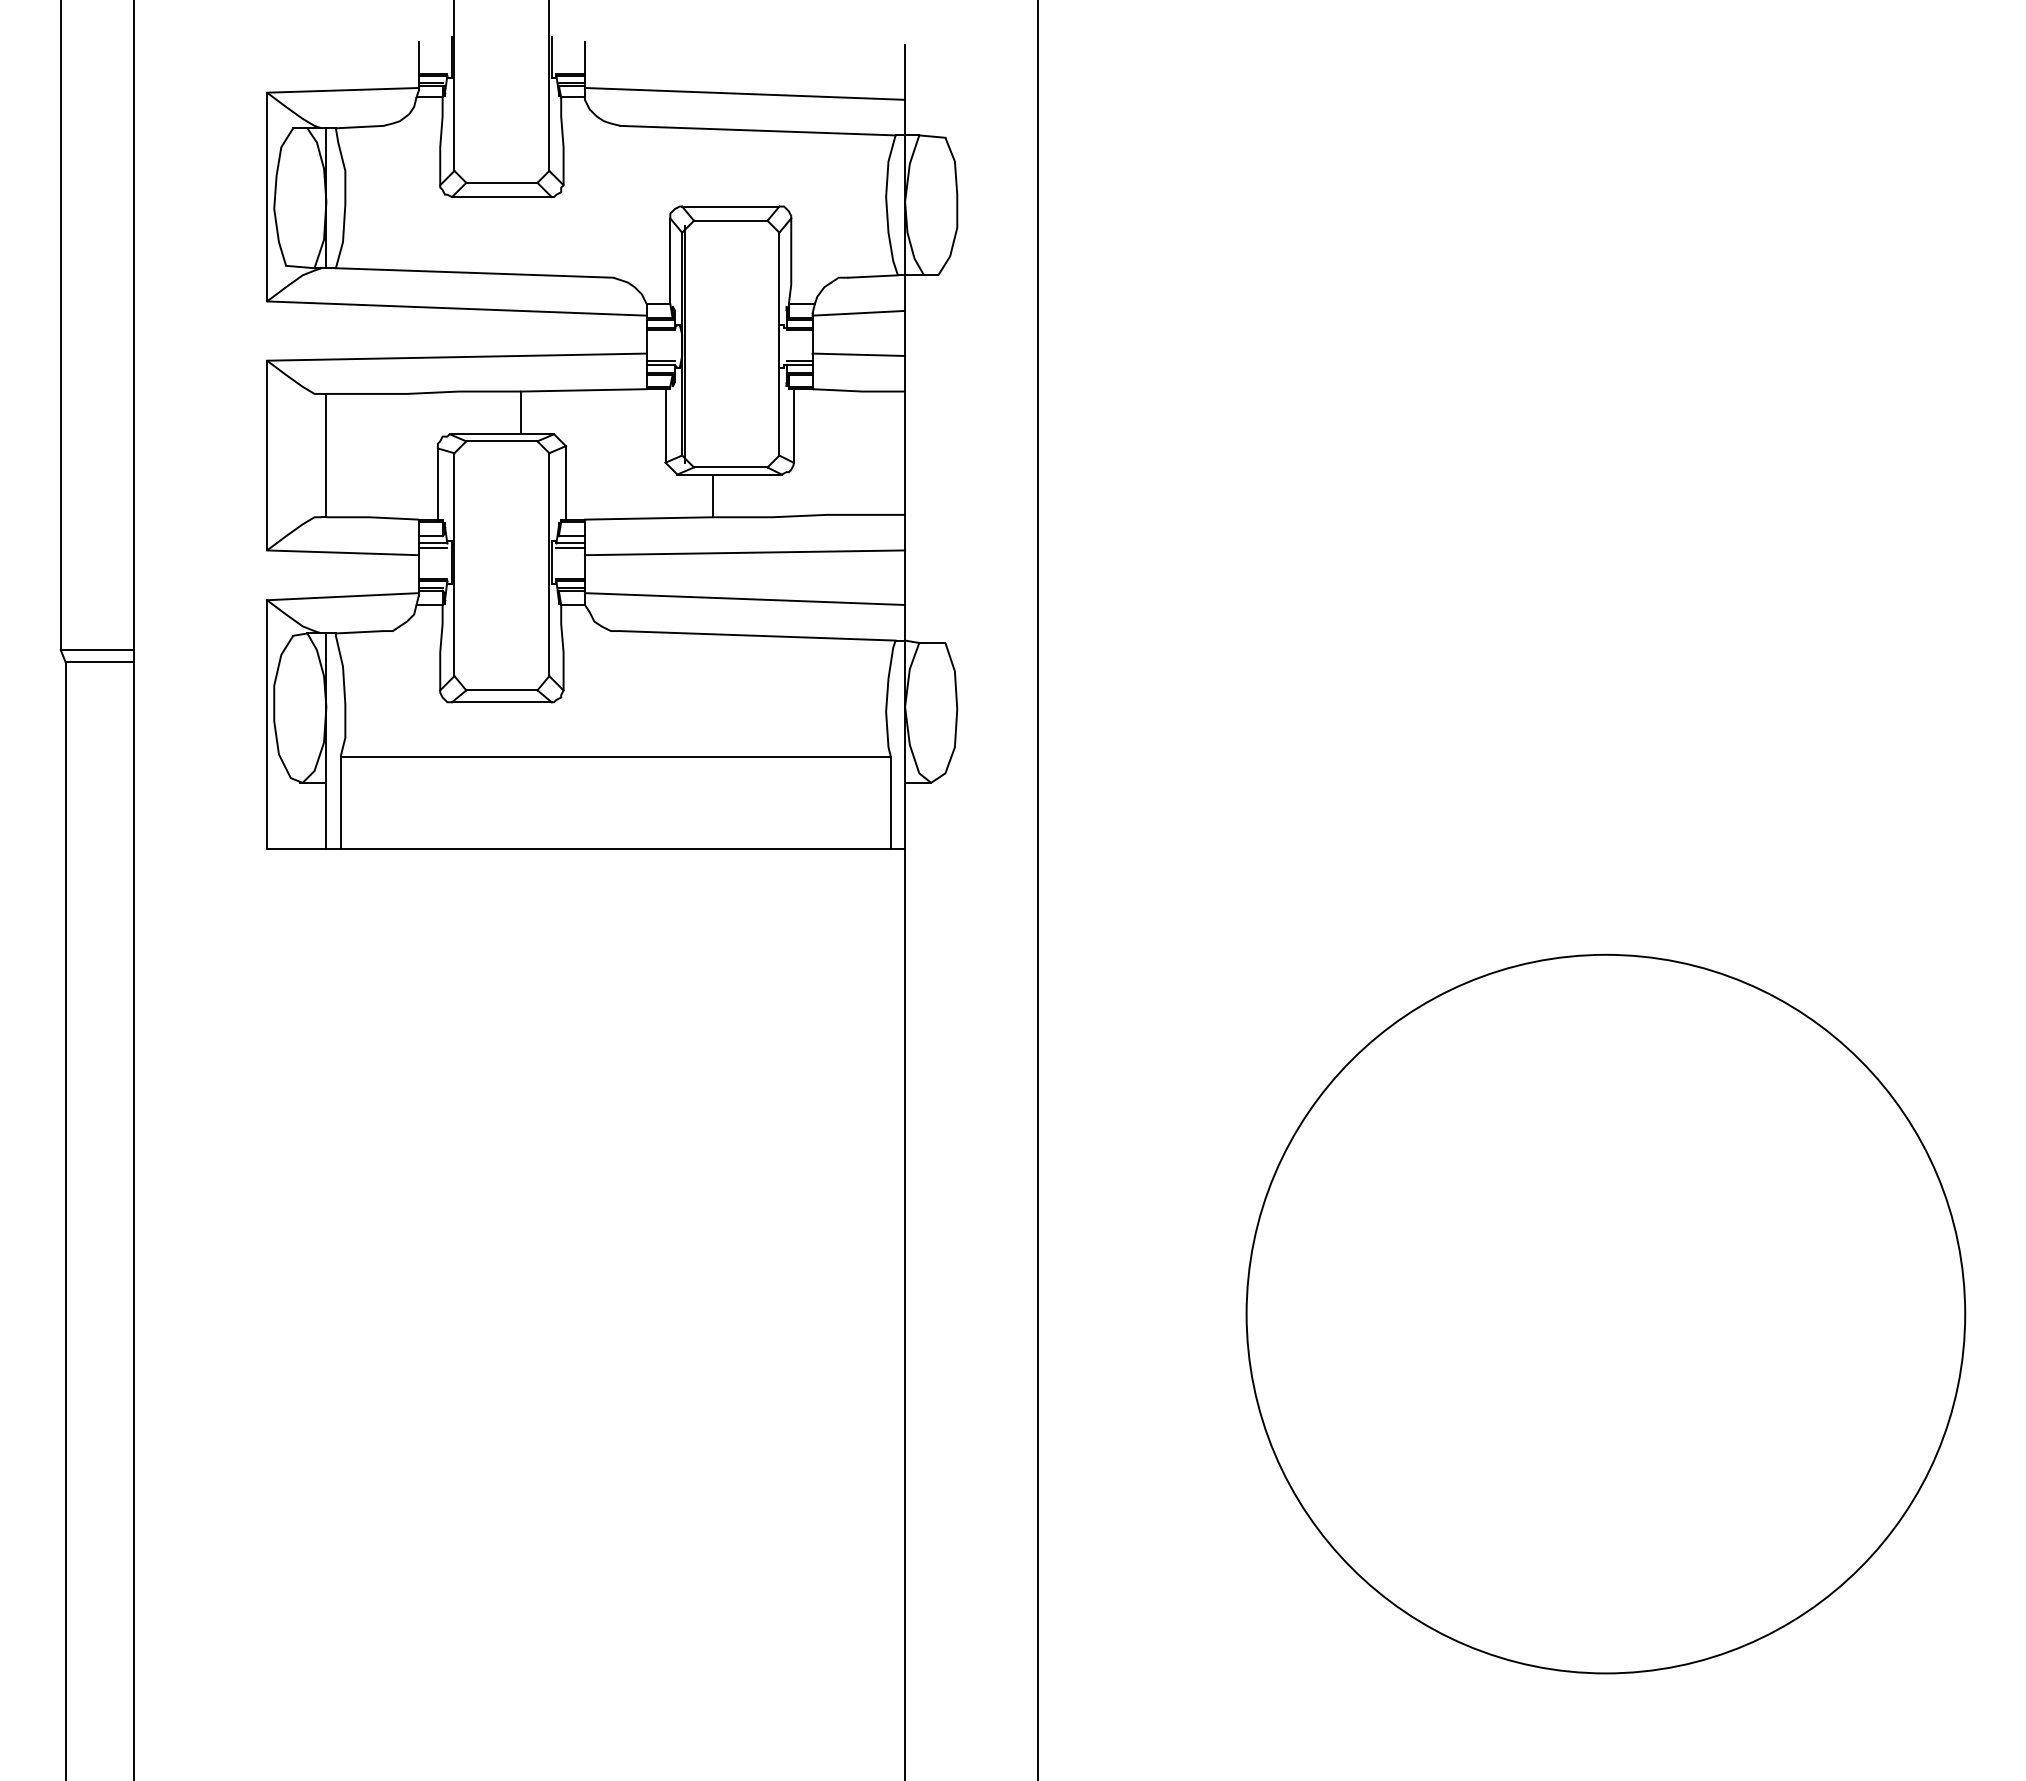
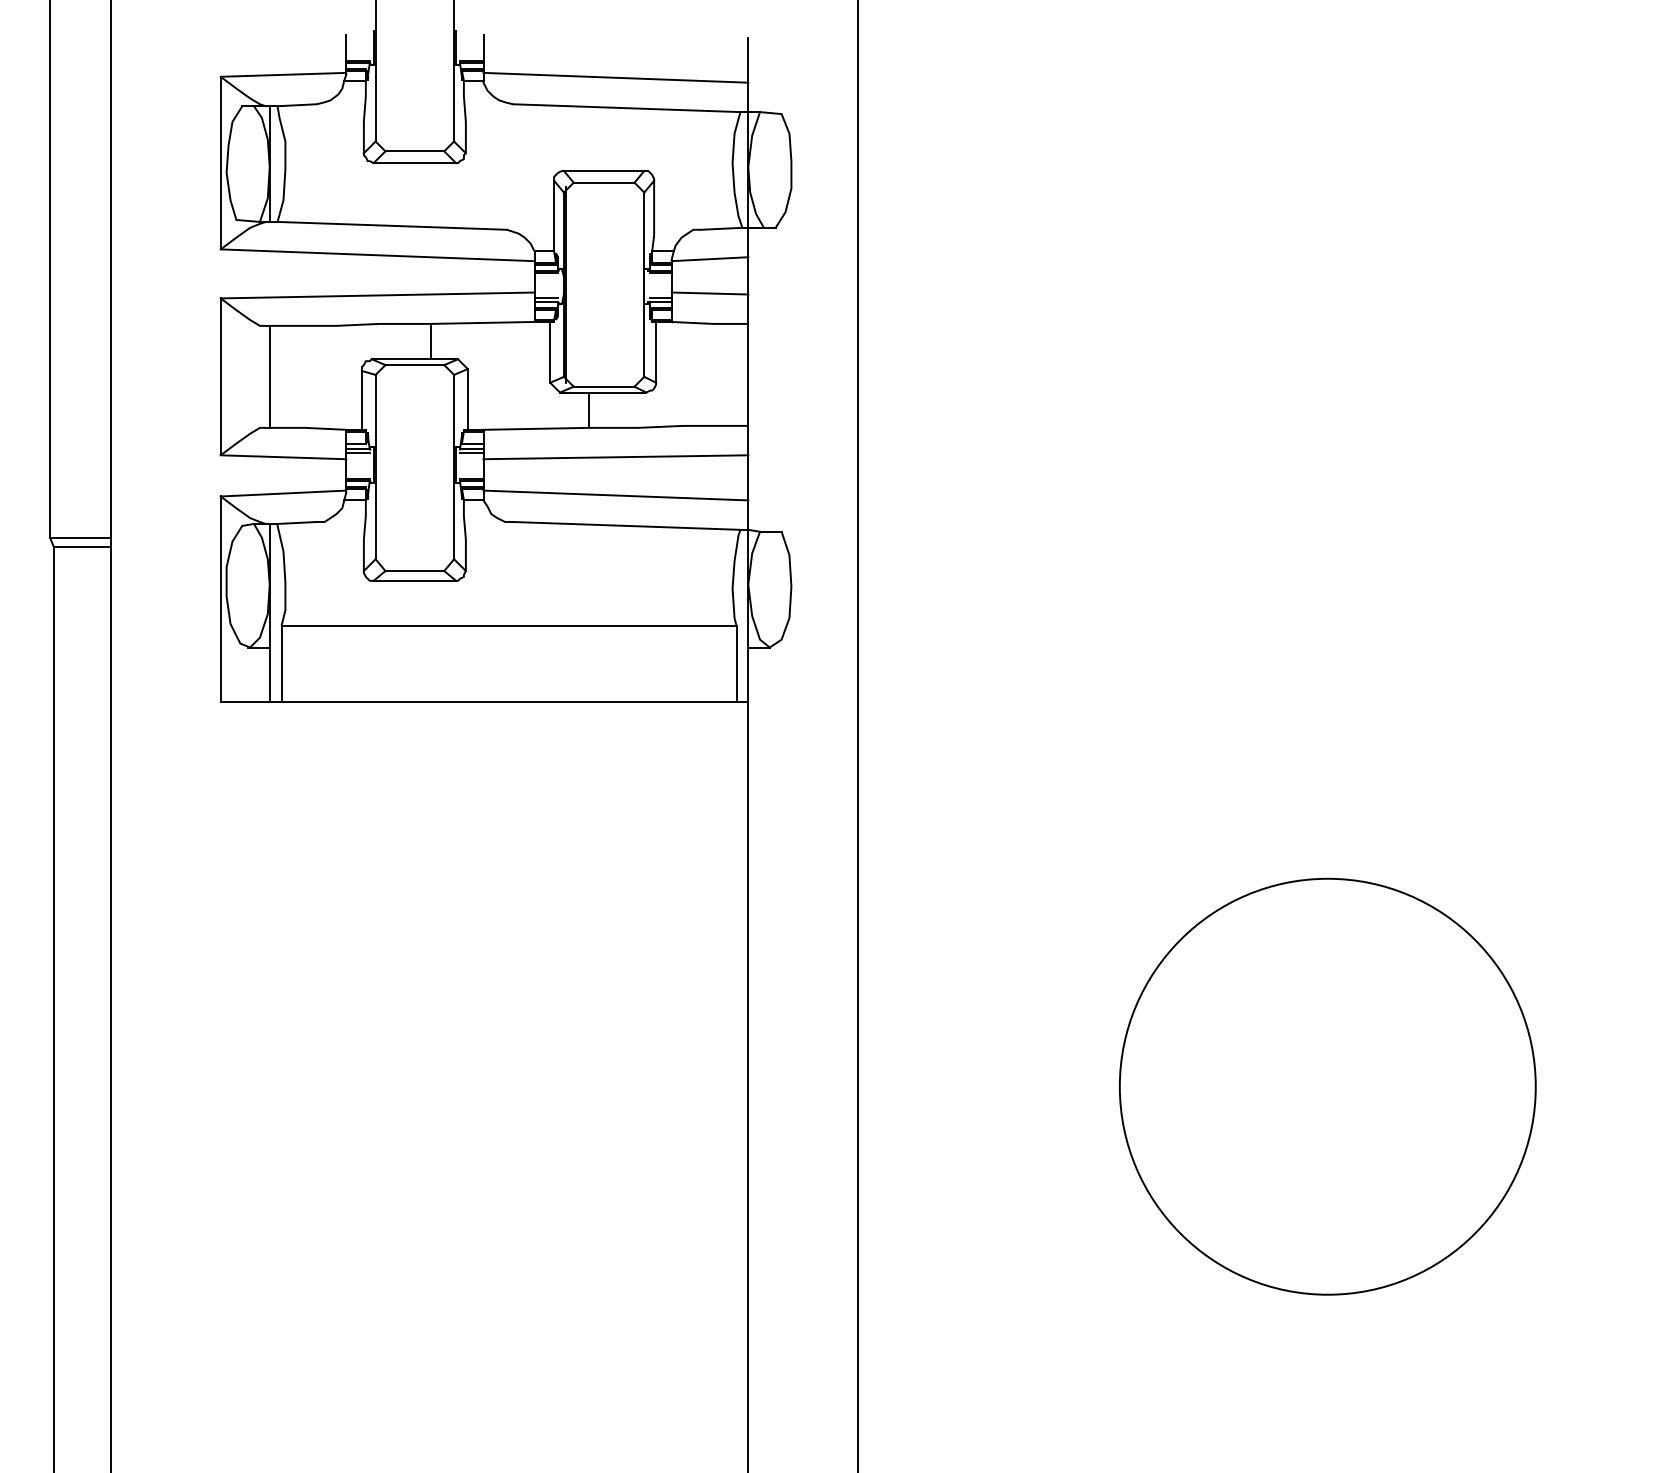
circle: (1605, 1313) -> (1327, 1086), size x0.7

